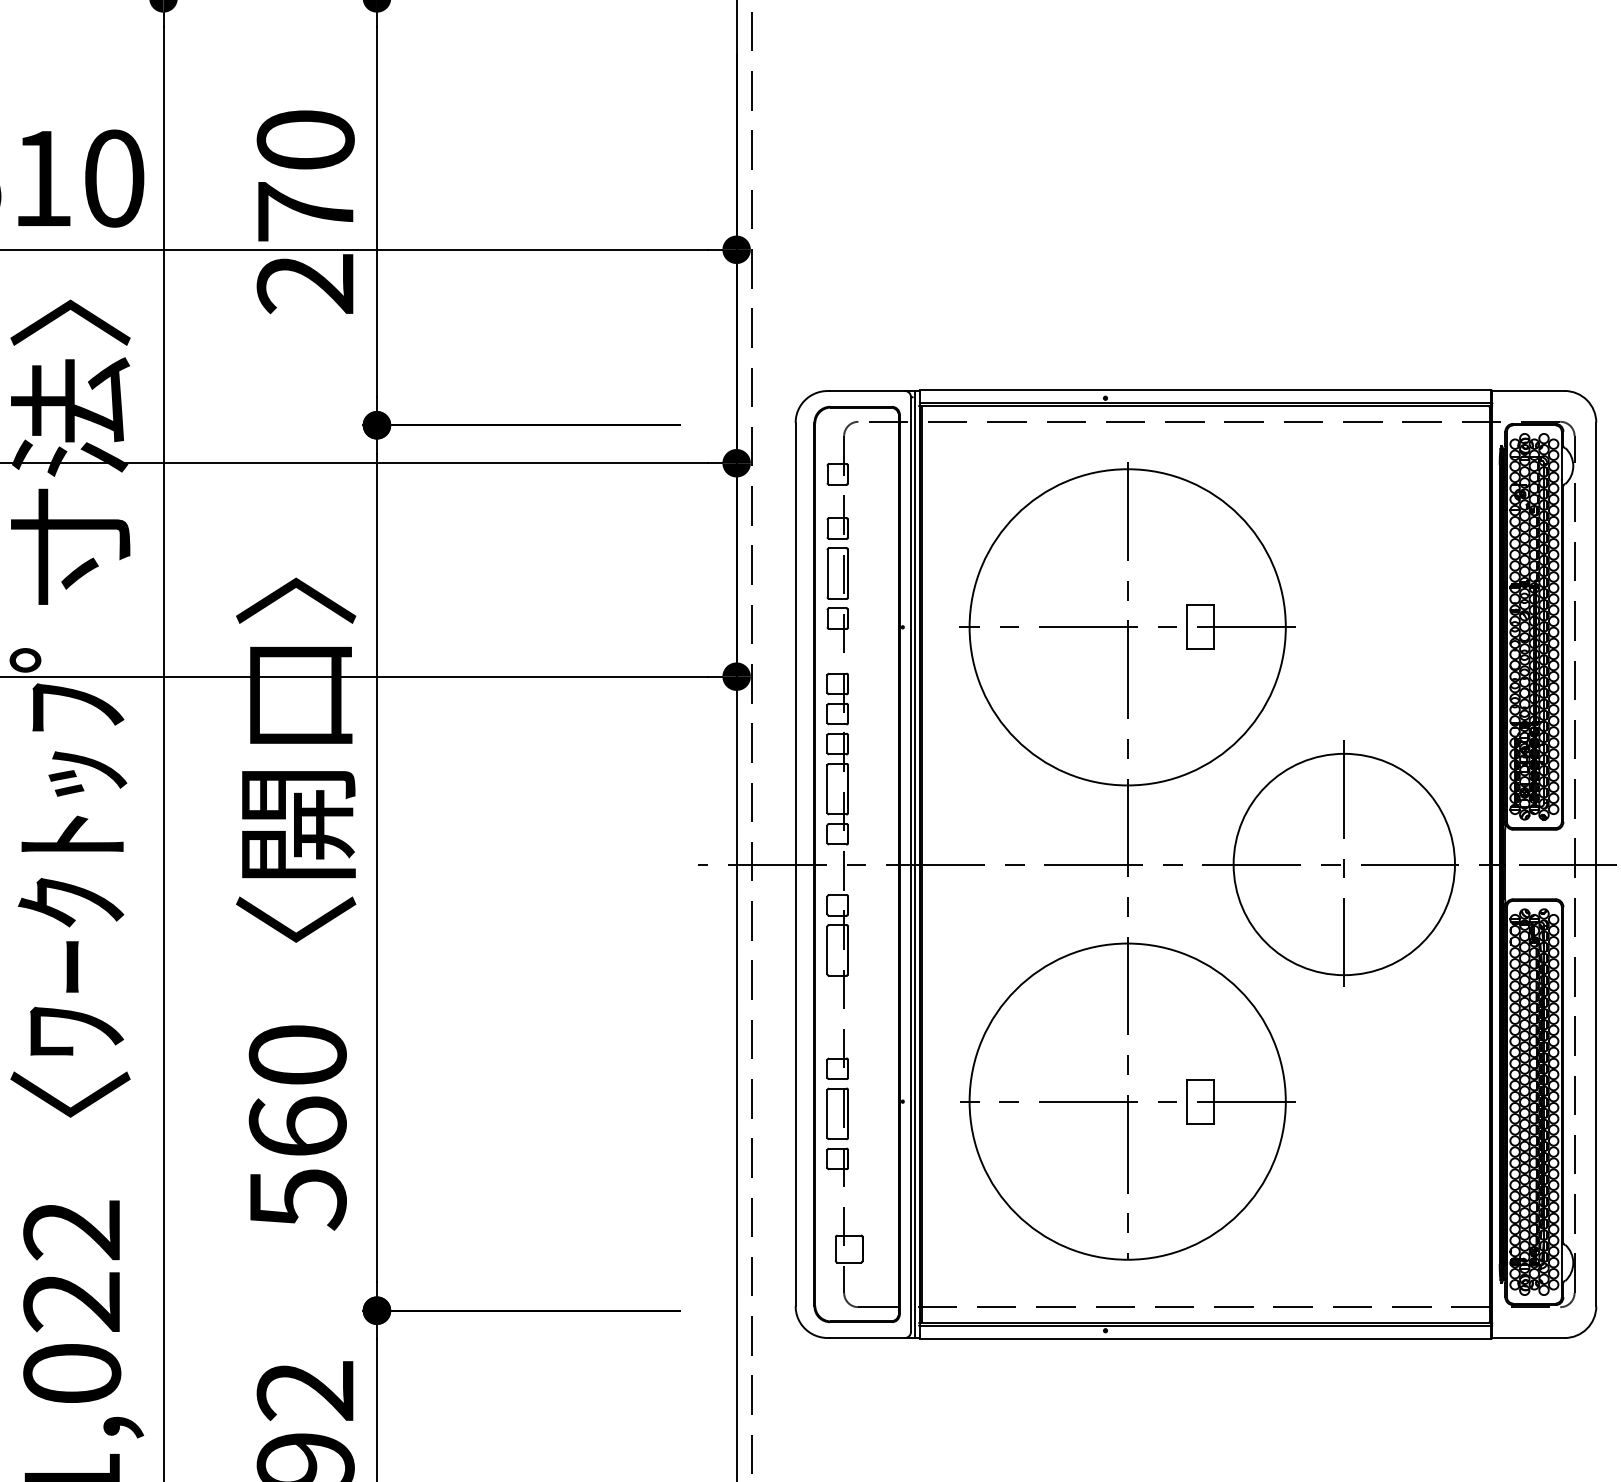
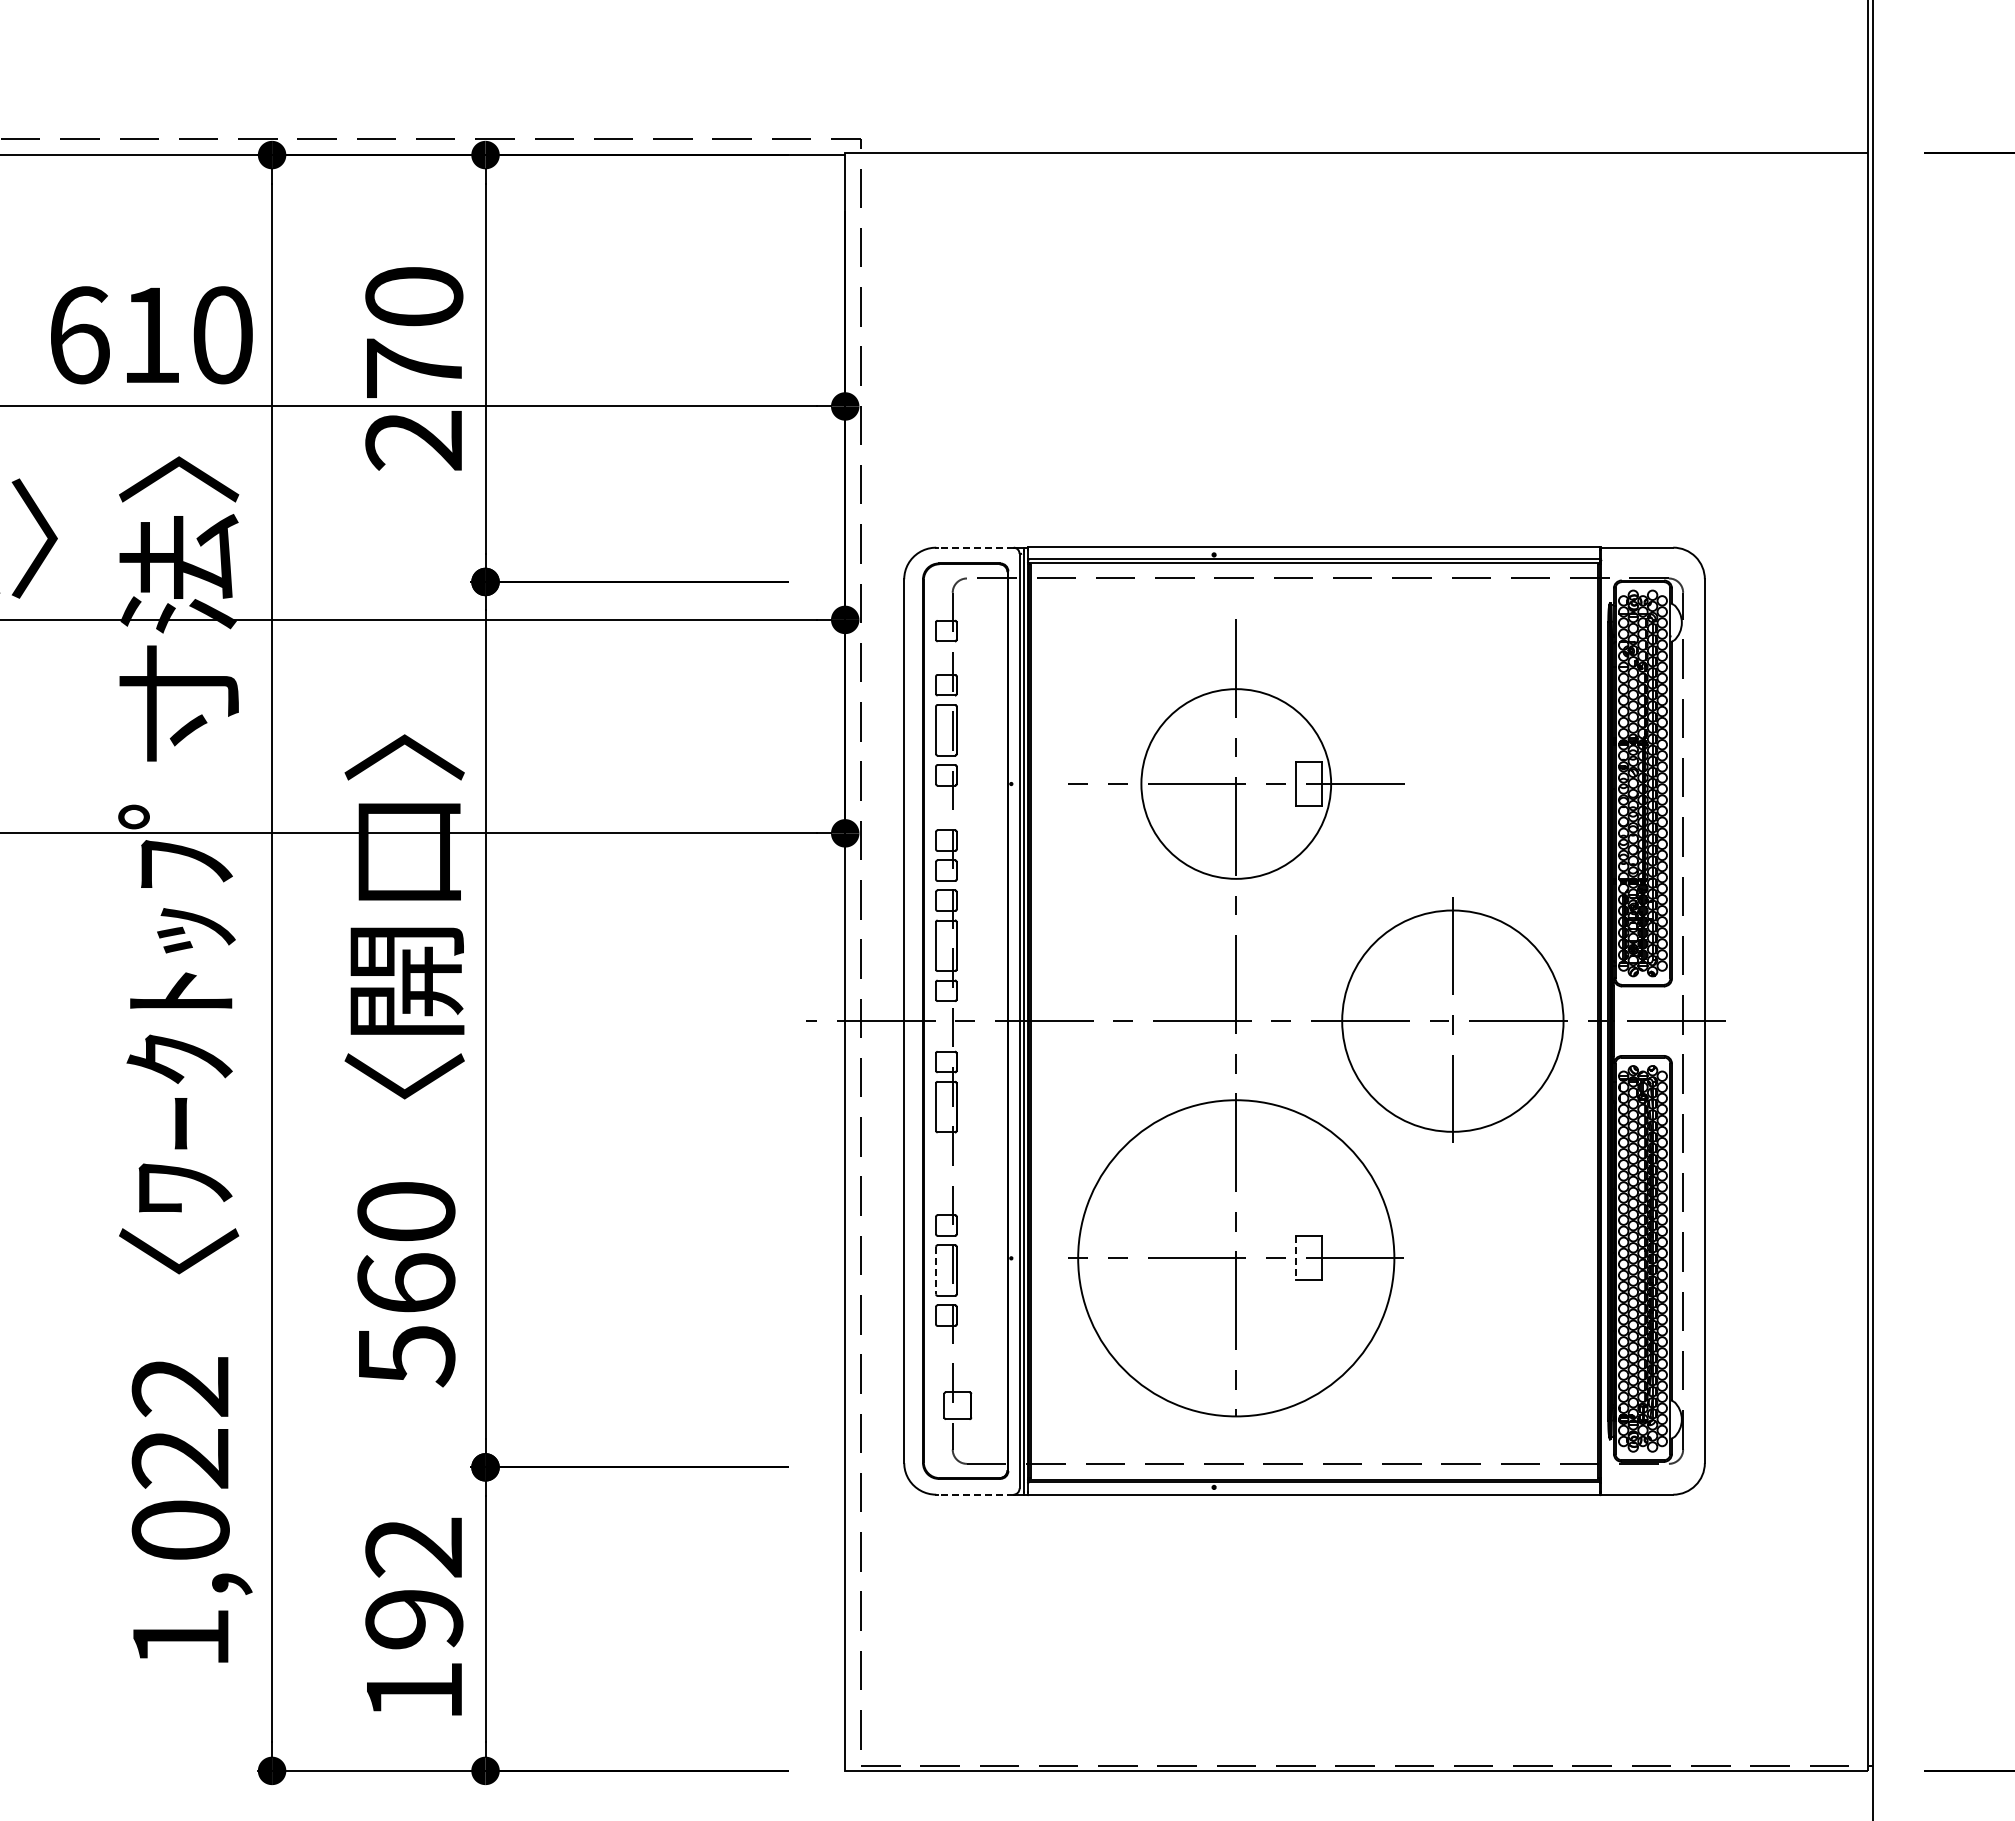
line: (867, 390) -> (976, 547), solid -> dashed
circle: (1127, 626) -> (1236, 783), size x0.6
line: (1186, 1101) -> (1295, 1258), solid -> dashed
line: (827, 1113) -> (936, 1270), solid -> dashed
line: (867, 1337) -> (976, 1494), solid -> dashed

